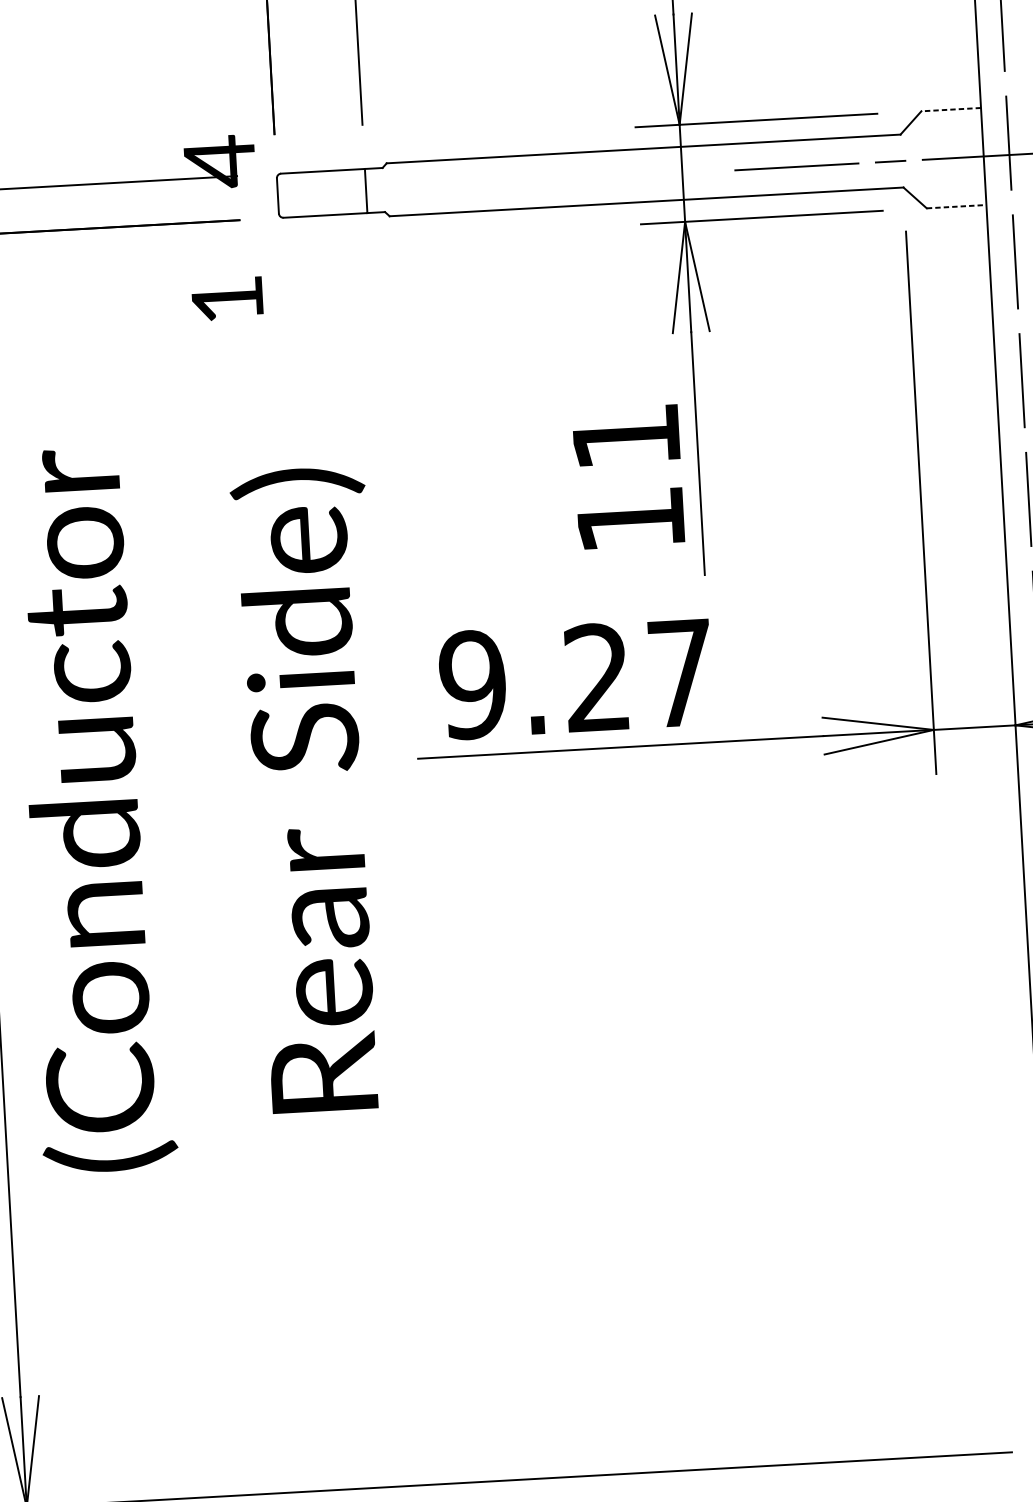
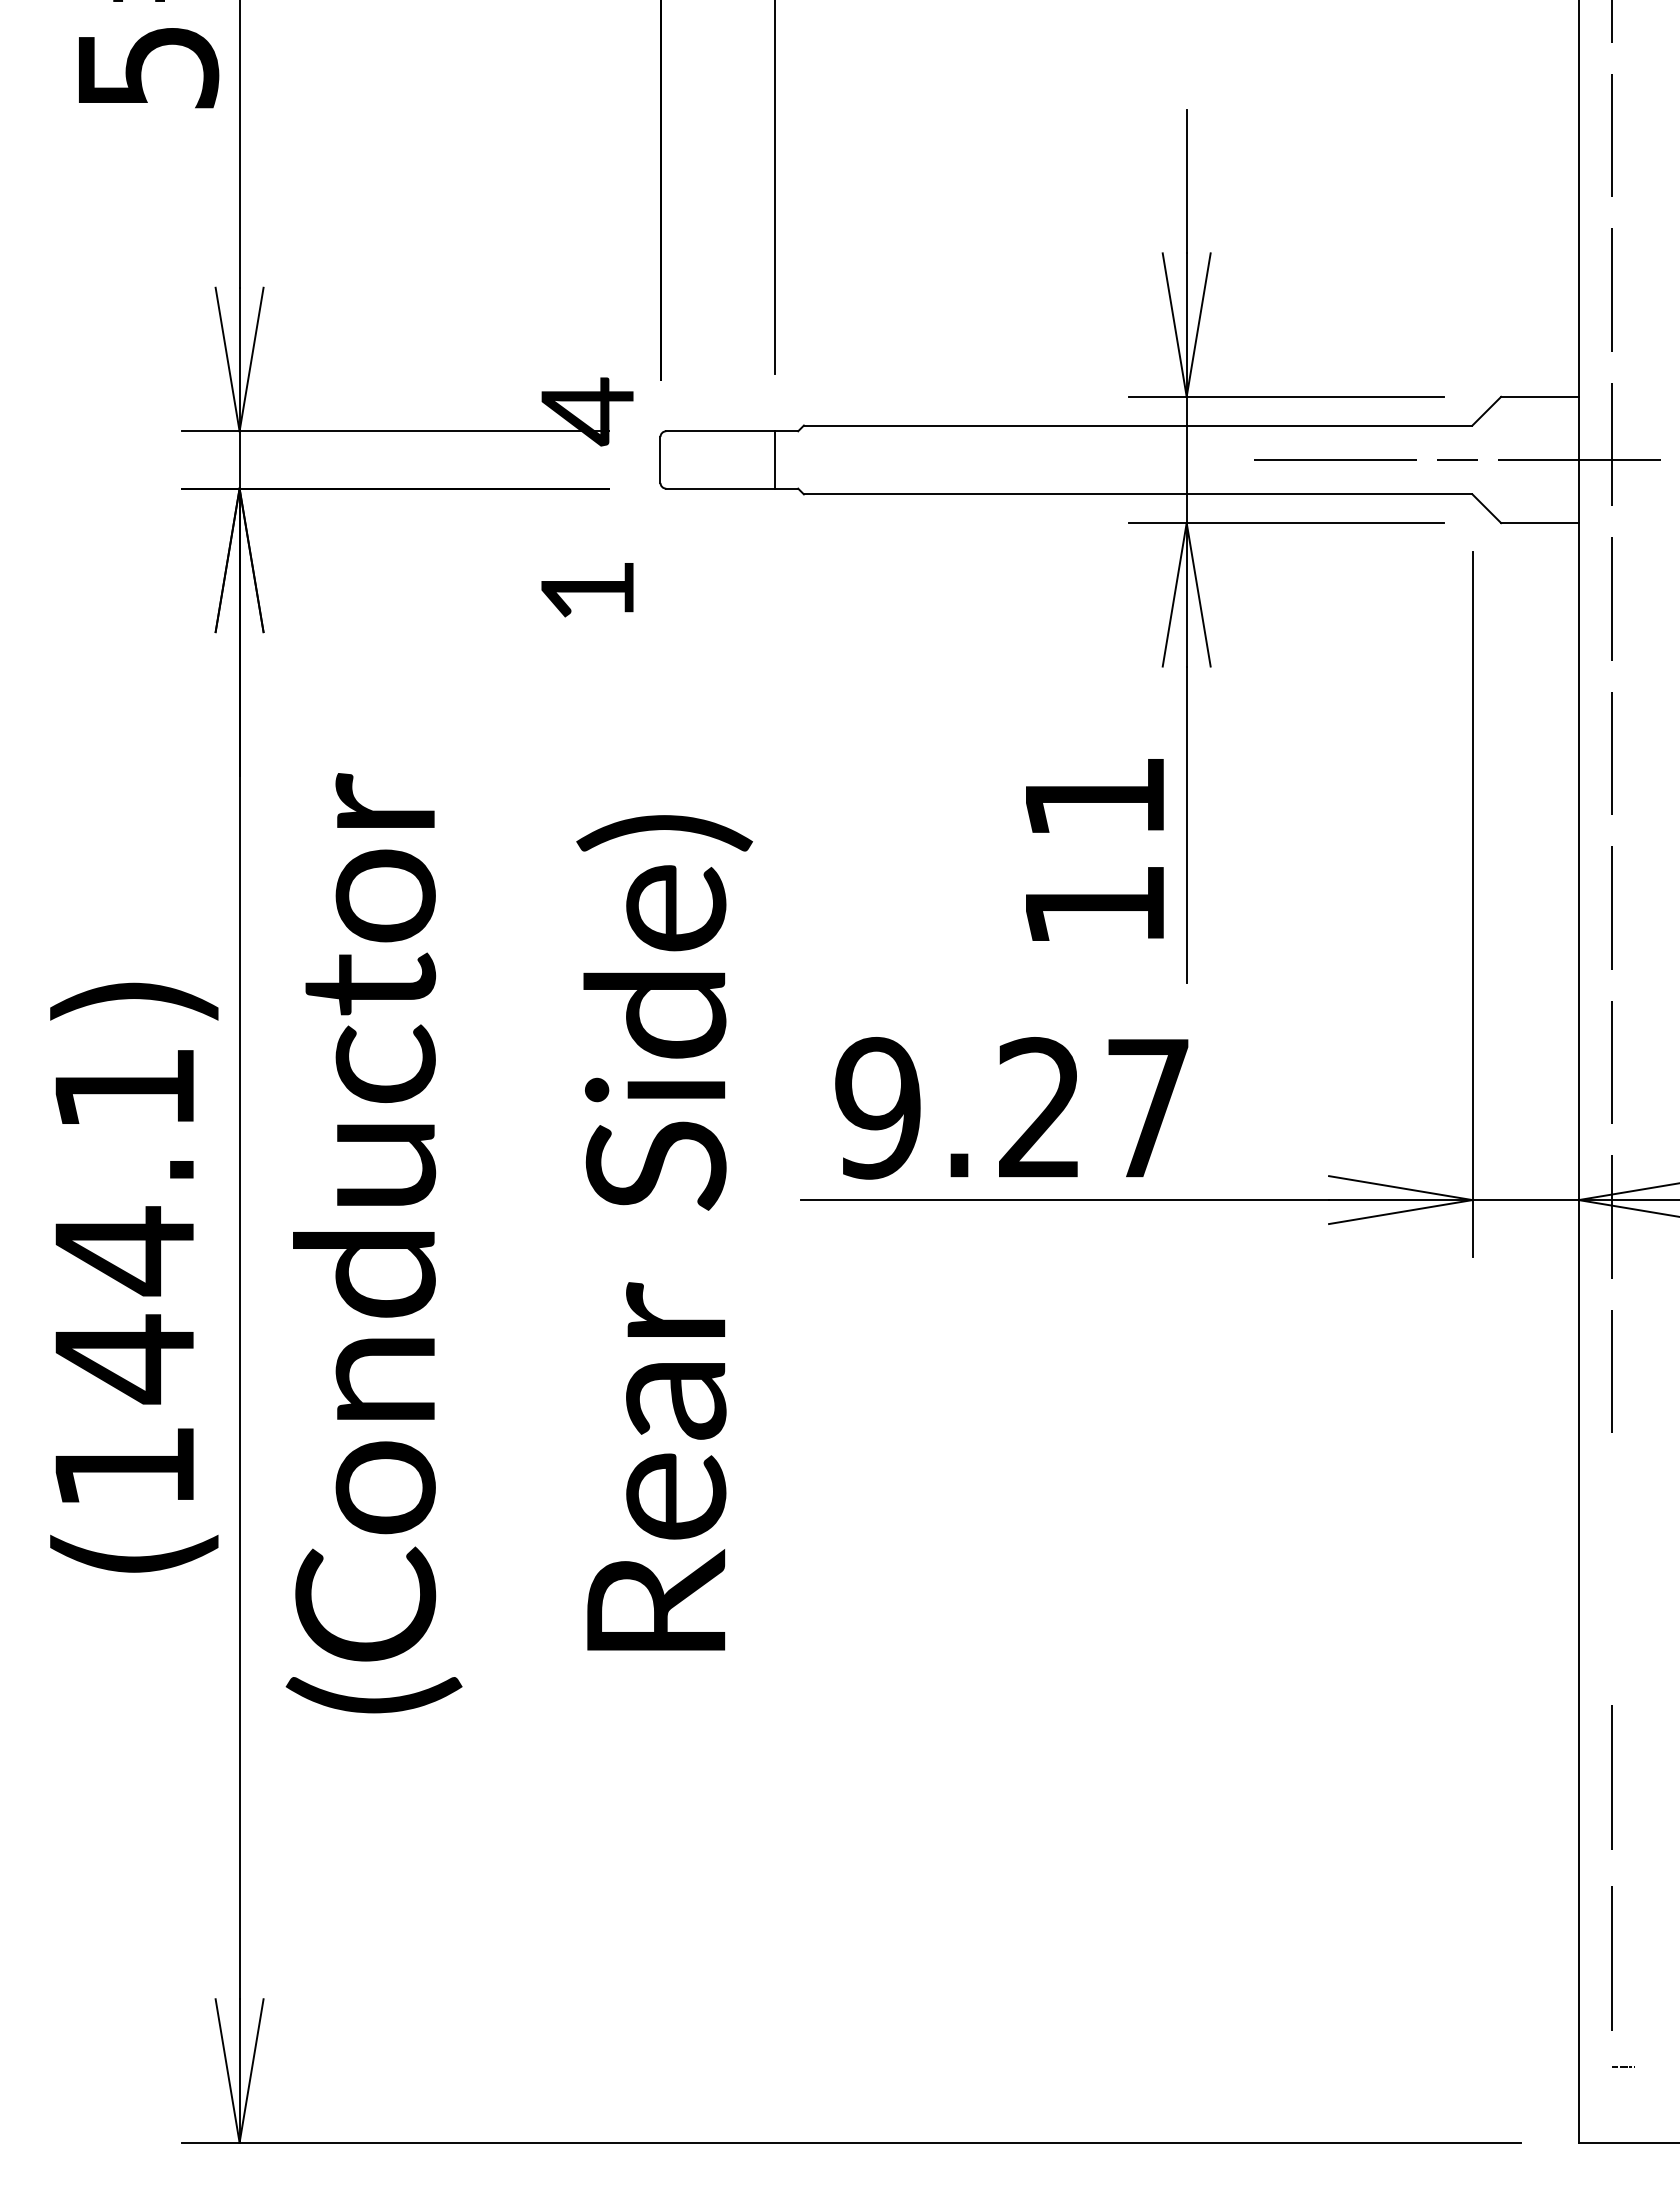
line: (950, 109) -> (1539, 396), dashed -> solid
line: (956, 207) -> (1539, 523), dashed -> solid

